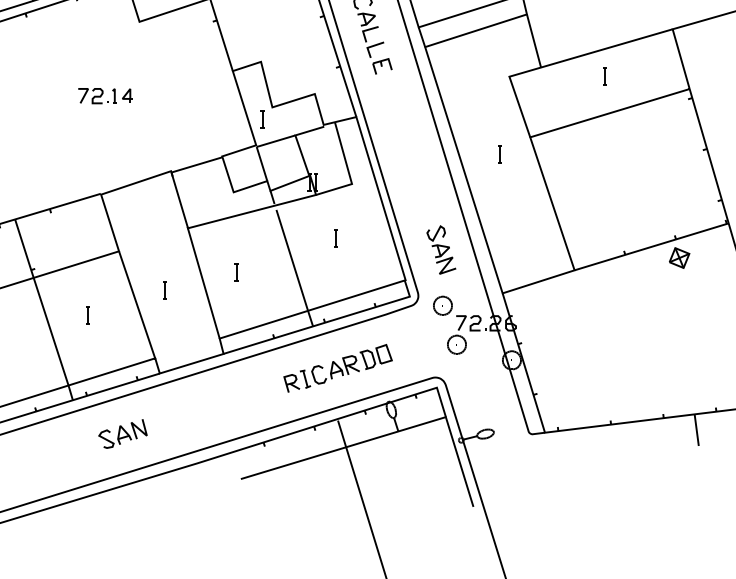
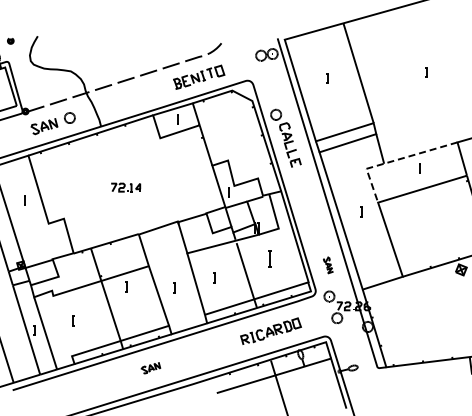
line: (557, 61) -> (393, 160), solid -> dashed
part: (105, 95) -> (126, 187), moved
part: (335, 237) -> (269, 258), size x1.6
part: (441, 250) -> (328, 265), size x0.6
line: (87, 314) -> (126, 286), moved
part: (121, 433) -> (150, 367), size x0.7

